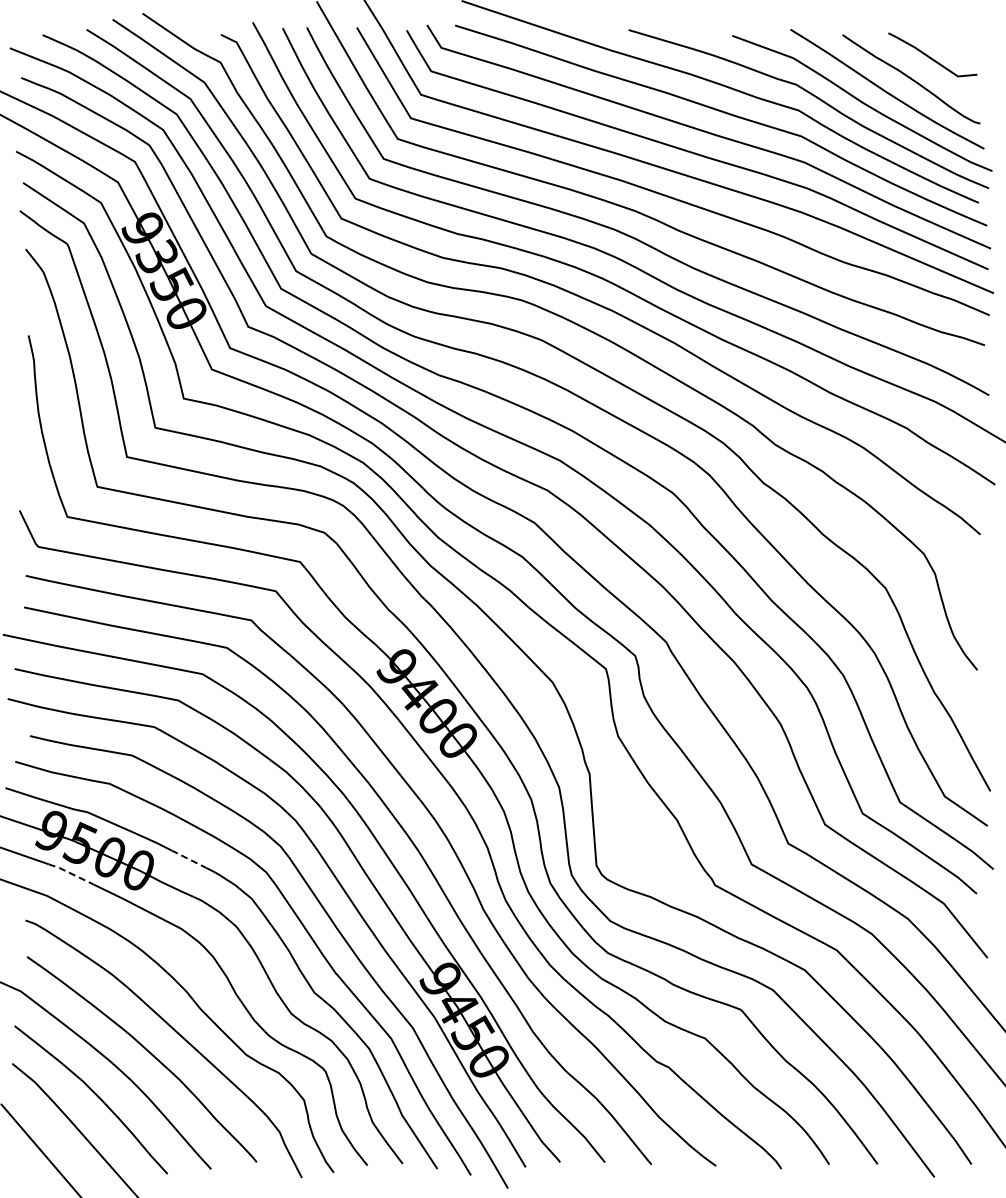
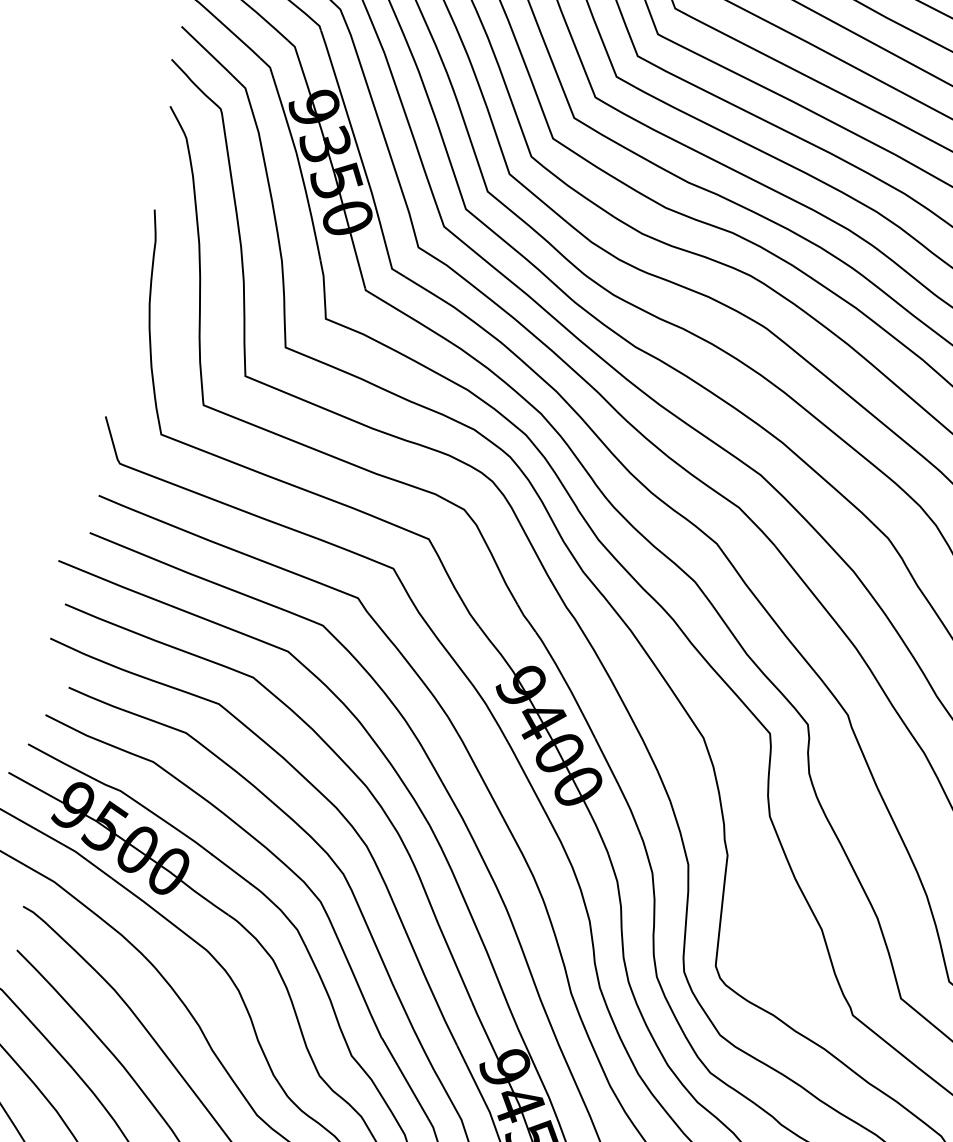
line: (188, 859) -> (230, 869), dashed -> solid
line: (71, 873) -> (88, 860), dashed -> solid

